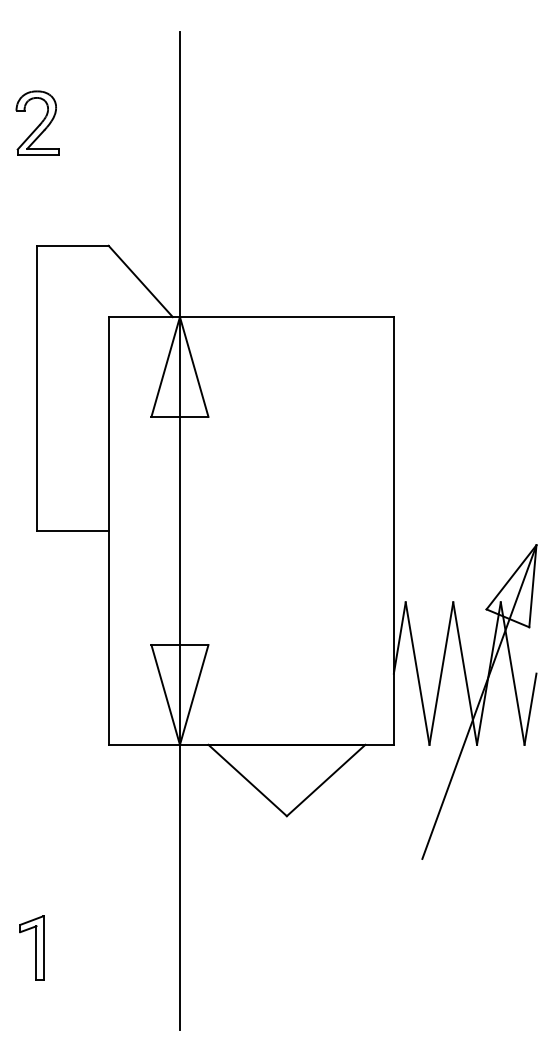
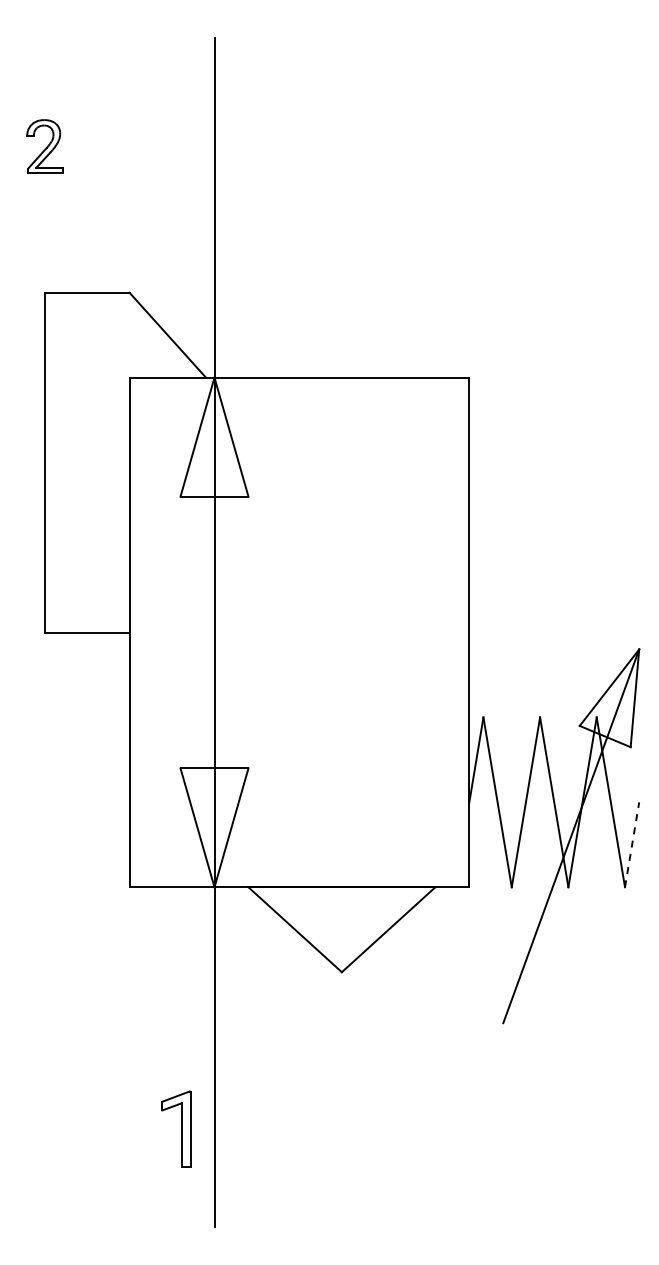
part: (37, 123) -> (44, 146), size x0.7
line: (530, 708) -> (632, 844), solid -> dashed
part: (32, 947) -> (176, 1128), moved

